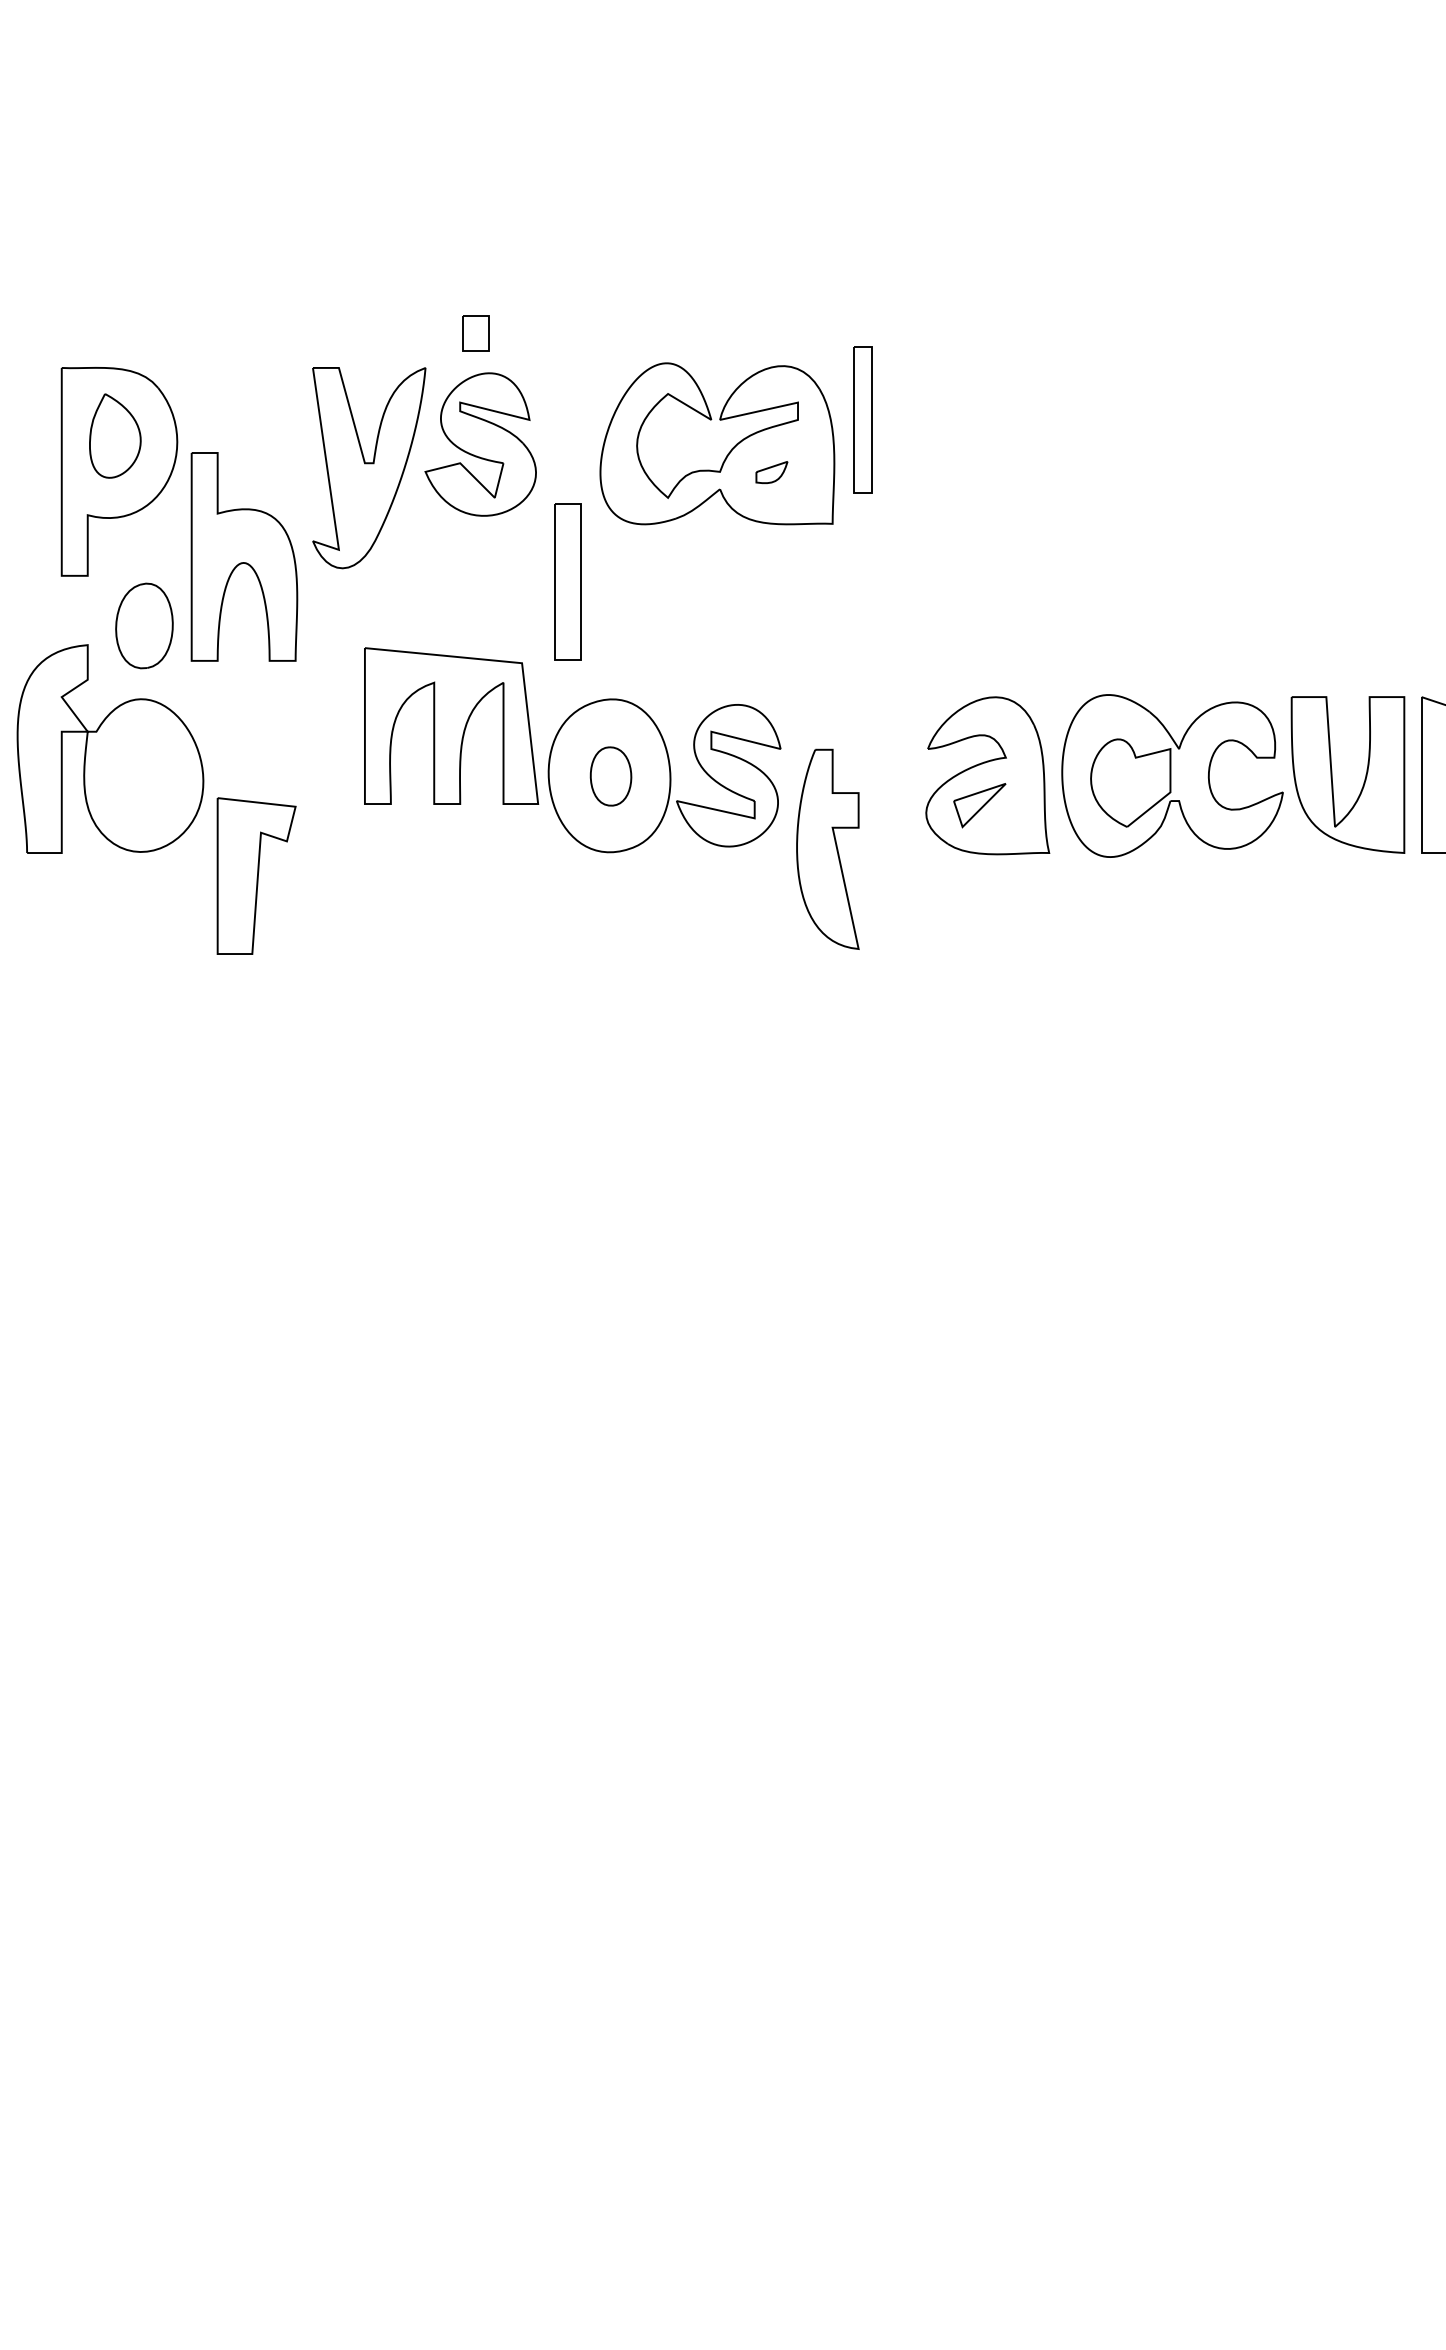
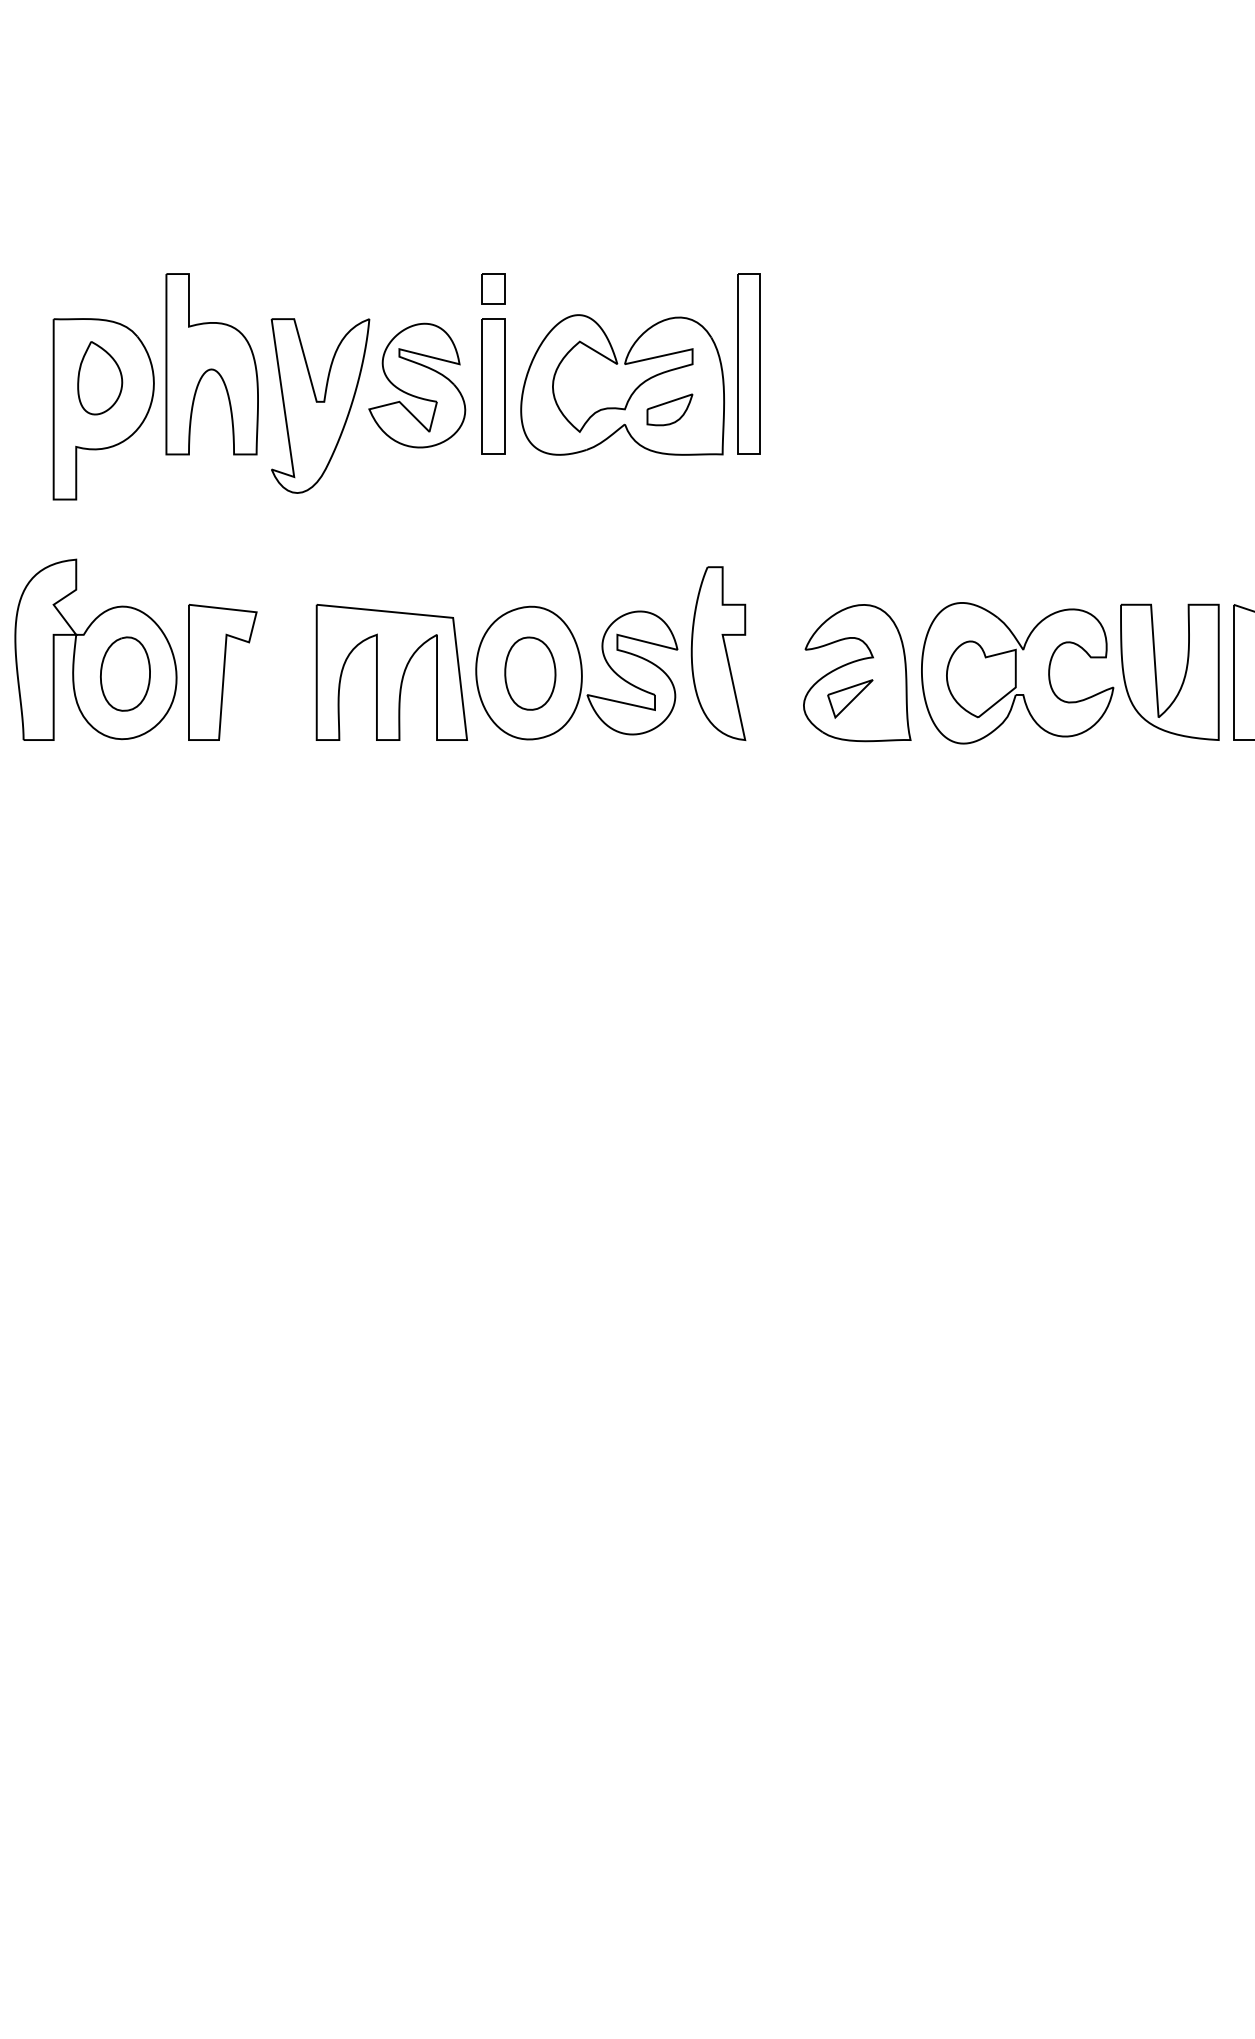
part: (475, 333) -> (492, 289), moved
part: (862, 419) -> (748, 363), size x1.43
part: (771, 472) -> (669, 409), size x1.67
part: (244, 556) -> (212, 363), moved
part: (567, 581) -> (492, 386), moved
part: (144, 625) -> (125, 673), moved
part: (451, 725) -> (391, 671), moved
part: (610, 776) -> (529, 673), size x1.43
part: (827, 848) -> (718, 652), moved
part: (256, 875) -> (222, 671), moved

